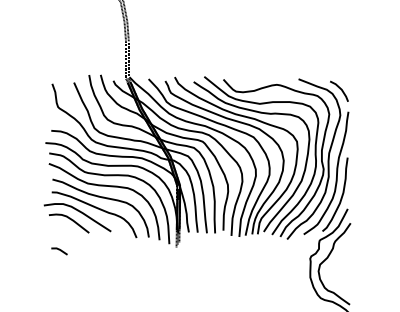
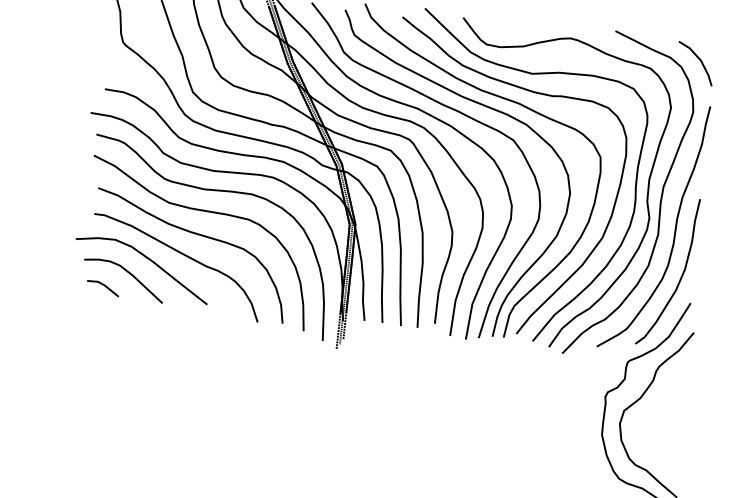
part: (59, 251) -> (103, 288), moved

